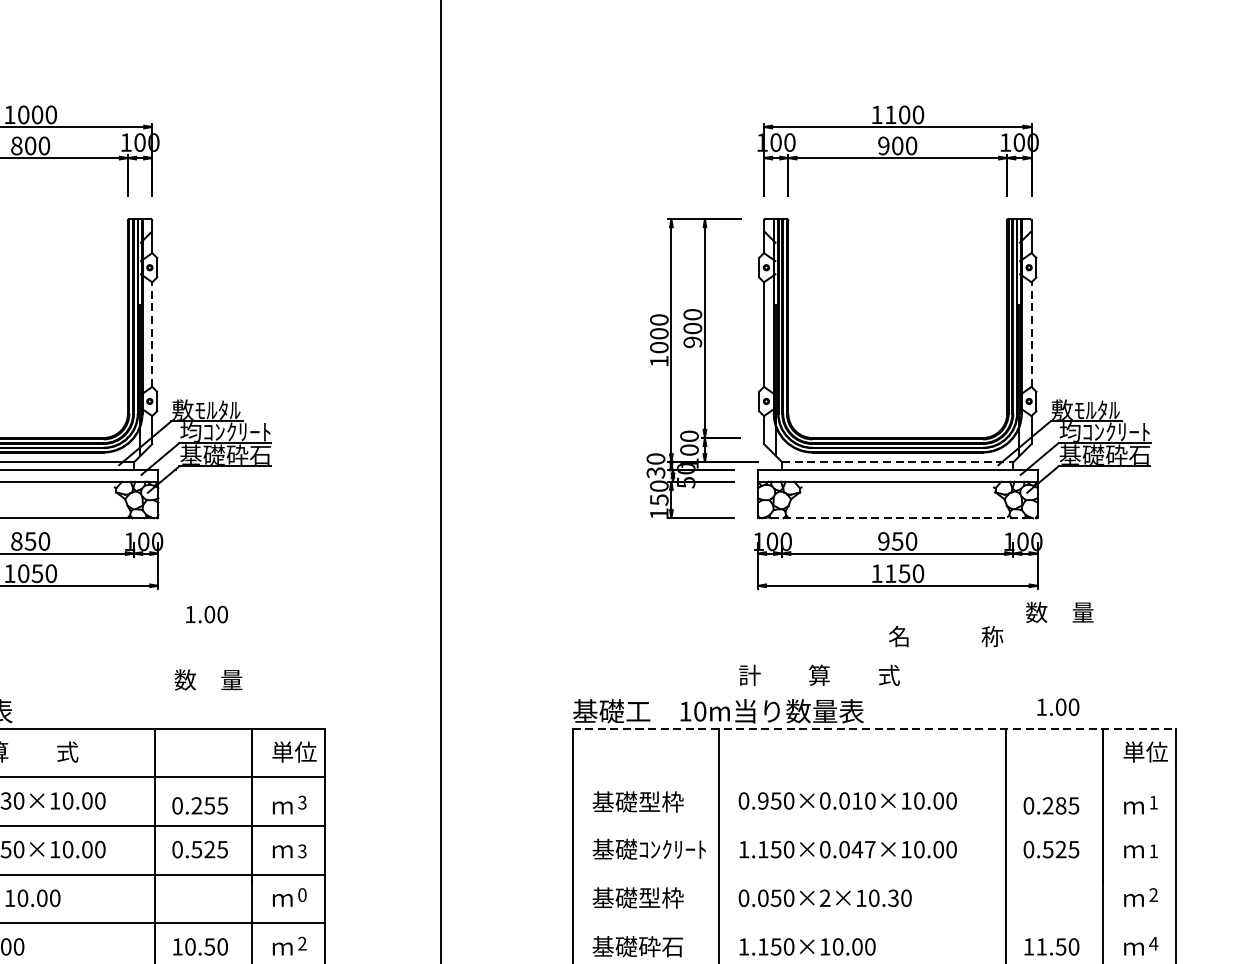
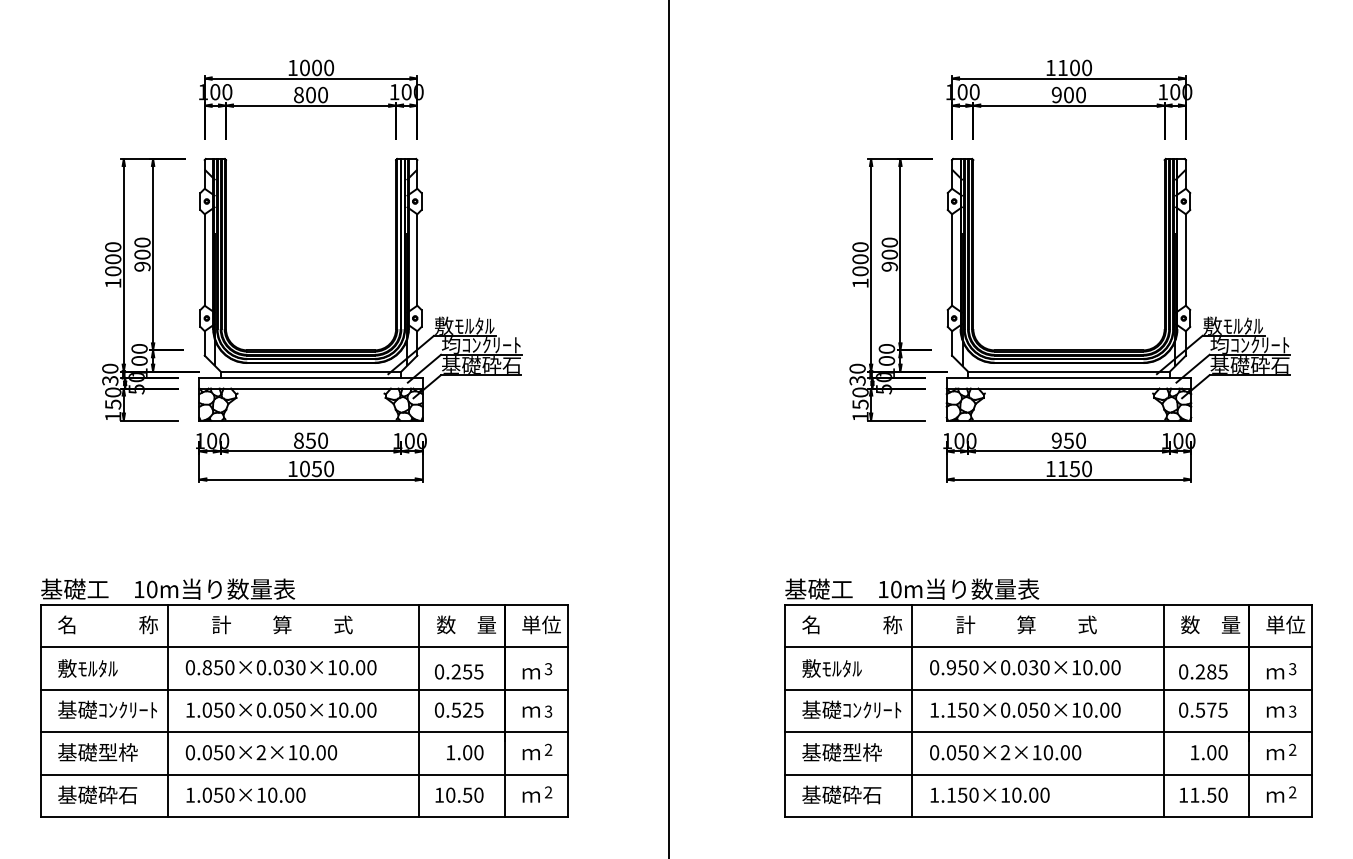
line: (152, 334) -> (417, 259), dashed -> solid
line: (1031, 334) -> (1185, 259), dashed -> solid
line: (897, 462) -> (1068, 371), dashed -> solid
line: (898, 518) -> (1069, 420), dashed -> solid
text: (1059, 612) -> (1210, 624), moved
text: (207, 614) -> (465, 752), moved
text: (945, 636) -> (851, 624), moved
text: (819, 674) -> (1026, 624), moved
text: (208, 679) -> (466, 624), moved
text: (1058, 706) -> (1209, 752), moved
line: (874, 728) -> (1048, 604), dashed -> solid
line: (874, 777) -> (1048, 647), added
text: (857, 800) -> (1033, 667), 0.950×0.010×10.00 -> 0.950×0.030×10.00
text: (637, 801) -> (841, 668), 基礎型枠 -> 敷ﾓﾙﾀﾙ
text: (1153, 803) -> (1292, 669), 1 -> 3
line: (874, 825) -> (1048, 689), added
text: (862, 848) -> (1038, 709), 1.150×0.047×10.00 -> 1.150×0.050×10.00
text: (1060, 848) -> (1211, 709), 0.525 -> 0.575
text: (1153, 851) -> (1292, 711), 1 -> 3
line: (874, 875) -> (1048, 732), added
text: (302, 894) -> (548, 749), 0 -> 2
text: (892, 898) -> (1064, 752), 0.050×2×10.30 -> 0.050×2×10.00
line: (874, 923) -> (1048, 774), added
text: (1153, 943) -> (1292, 792), 4 -> 2

